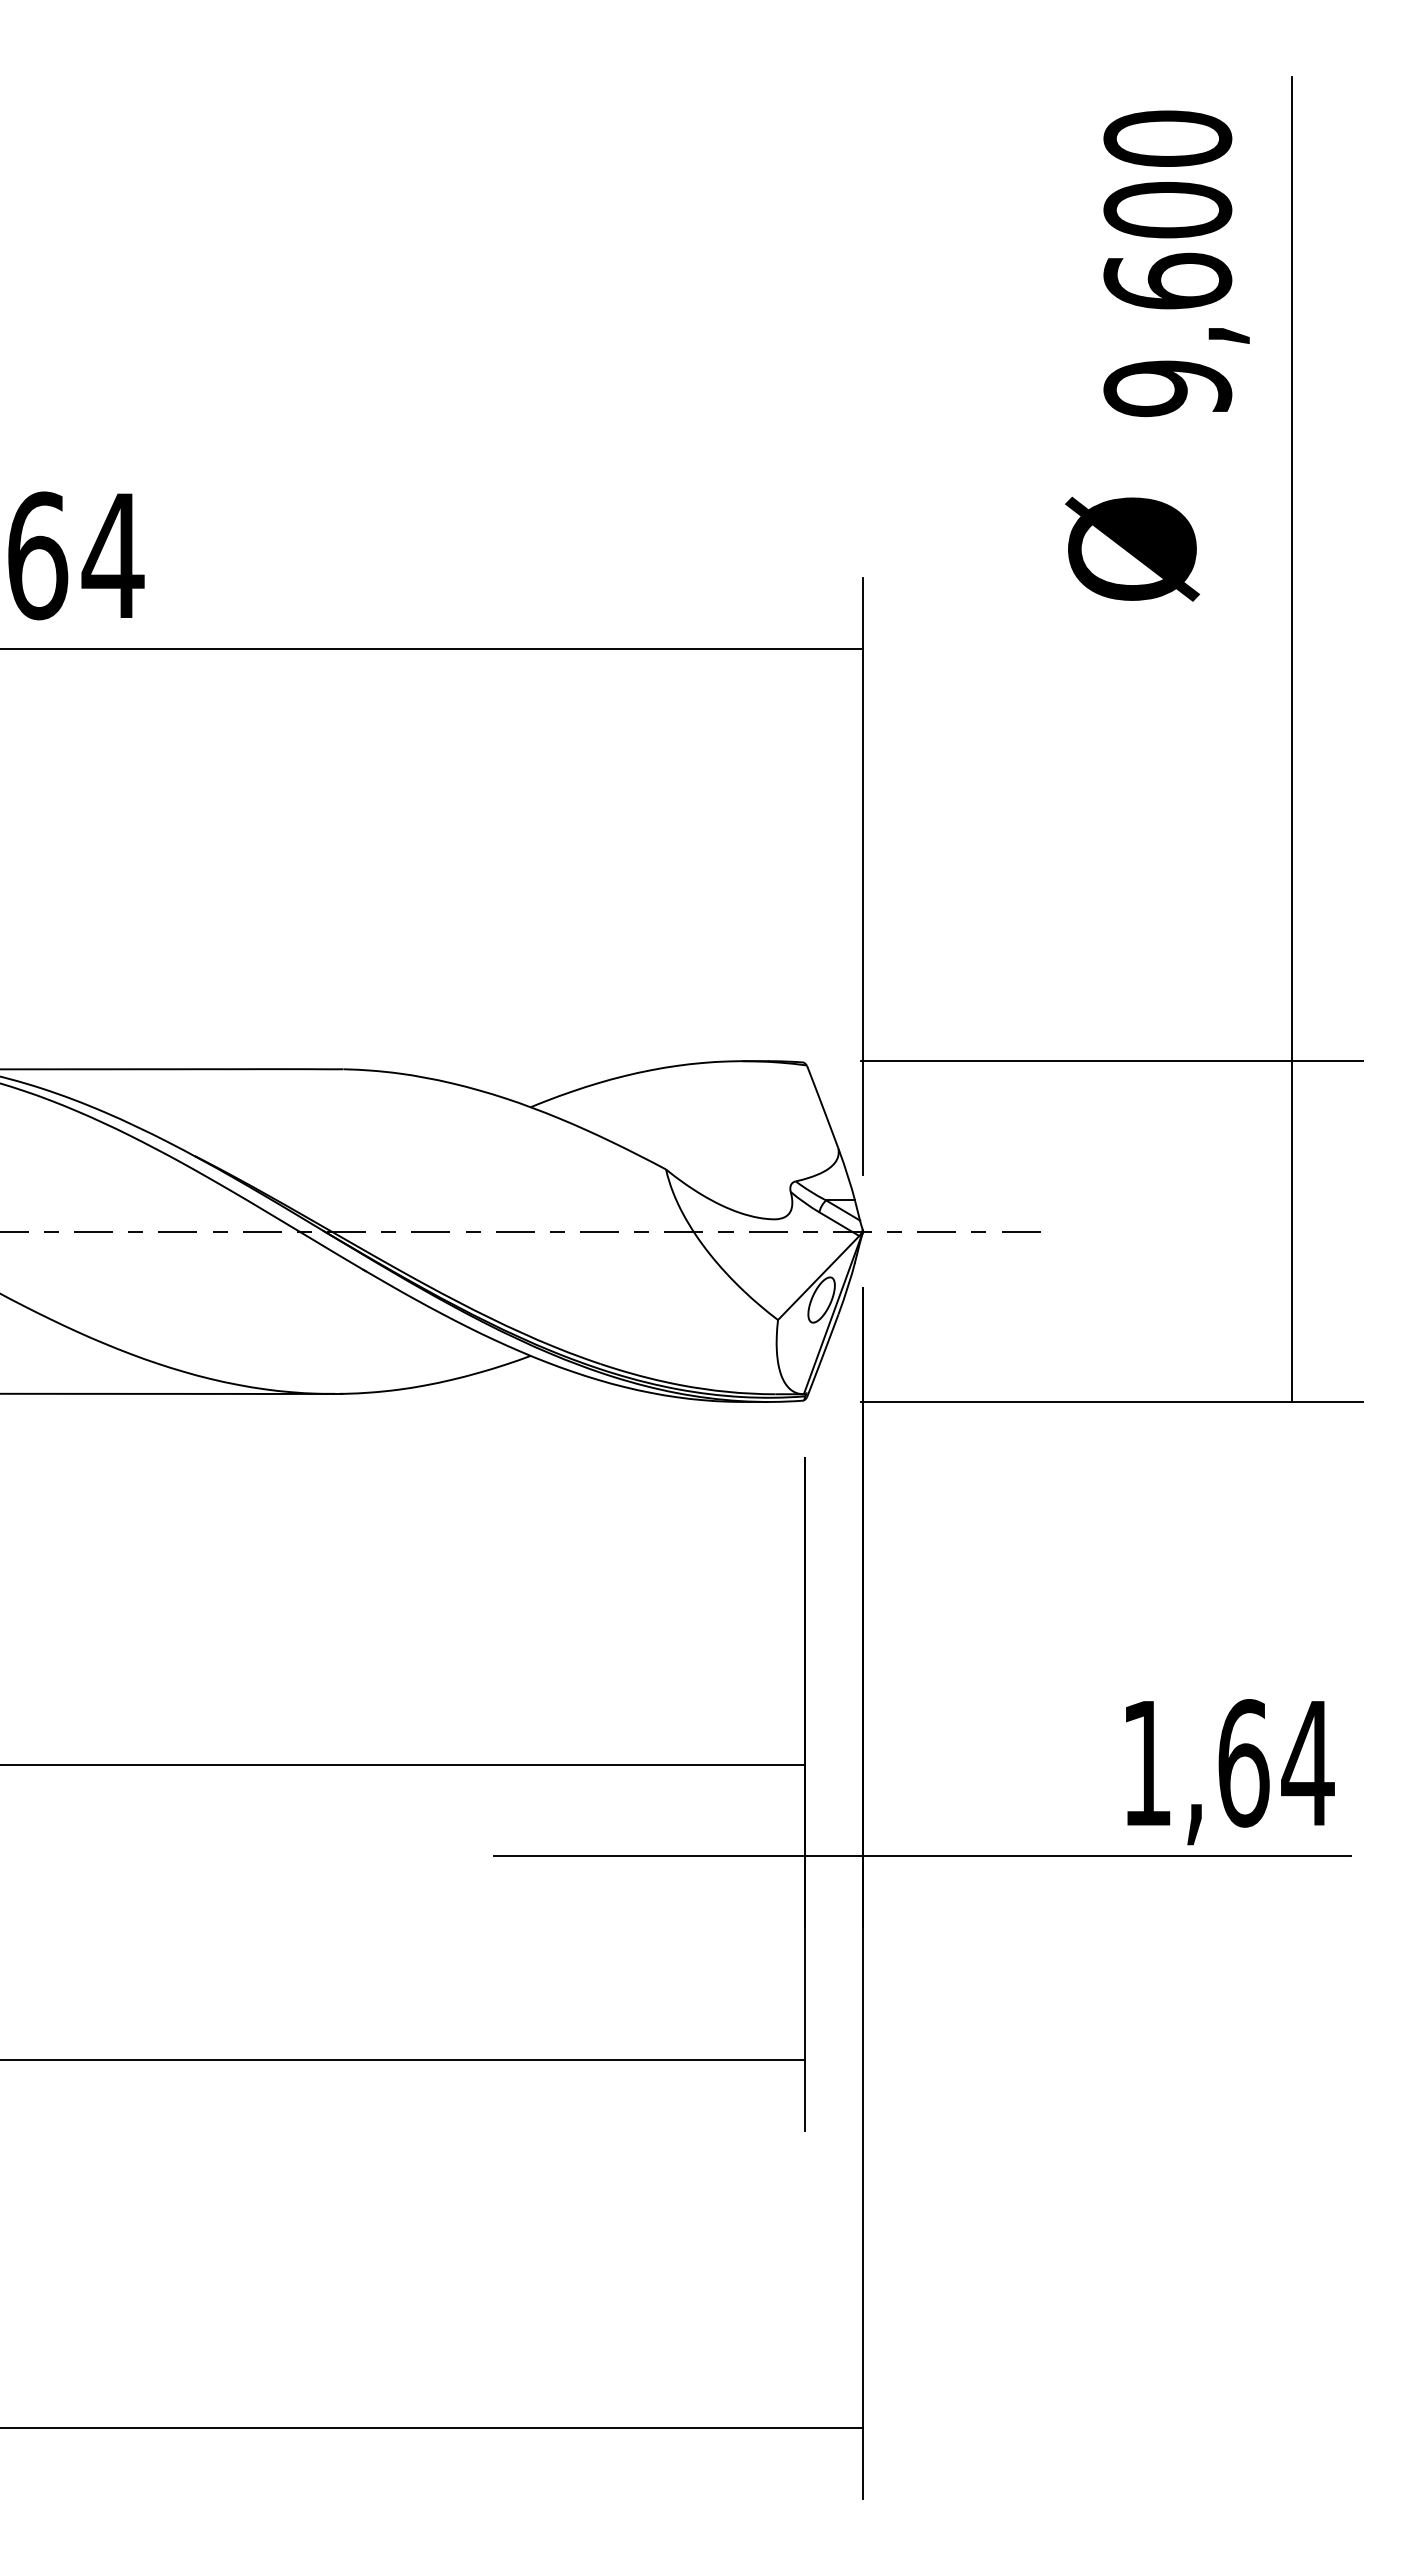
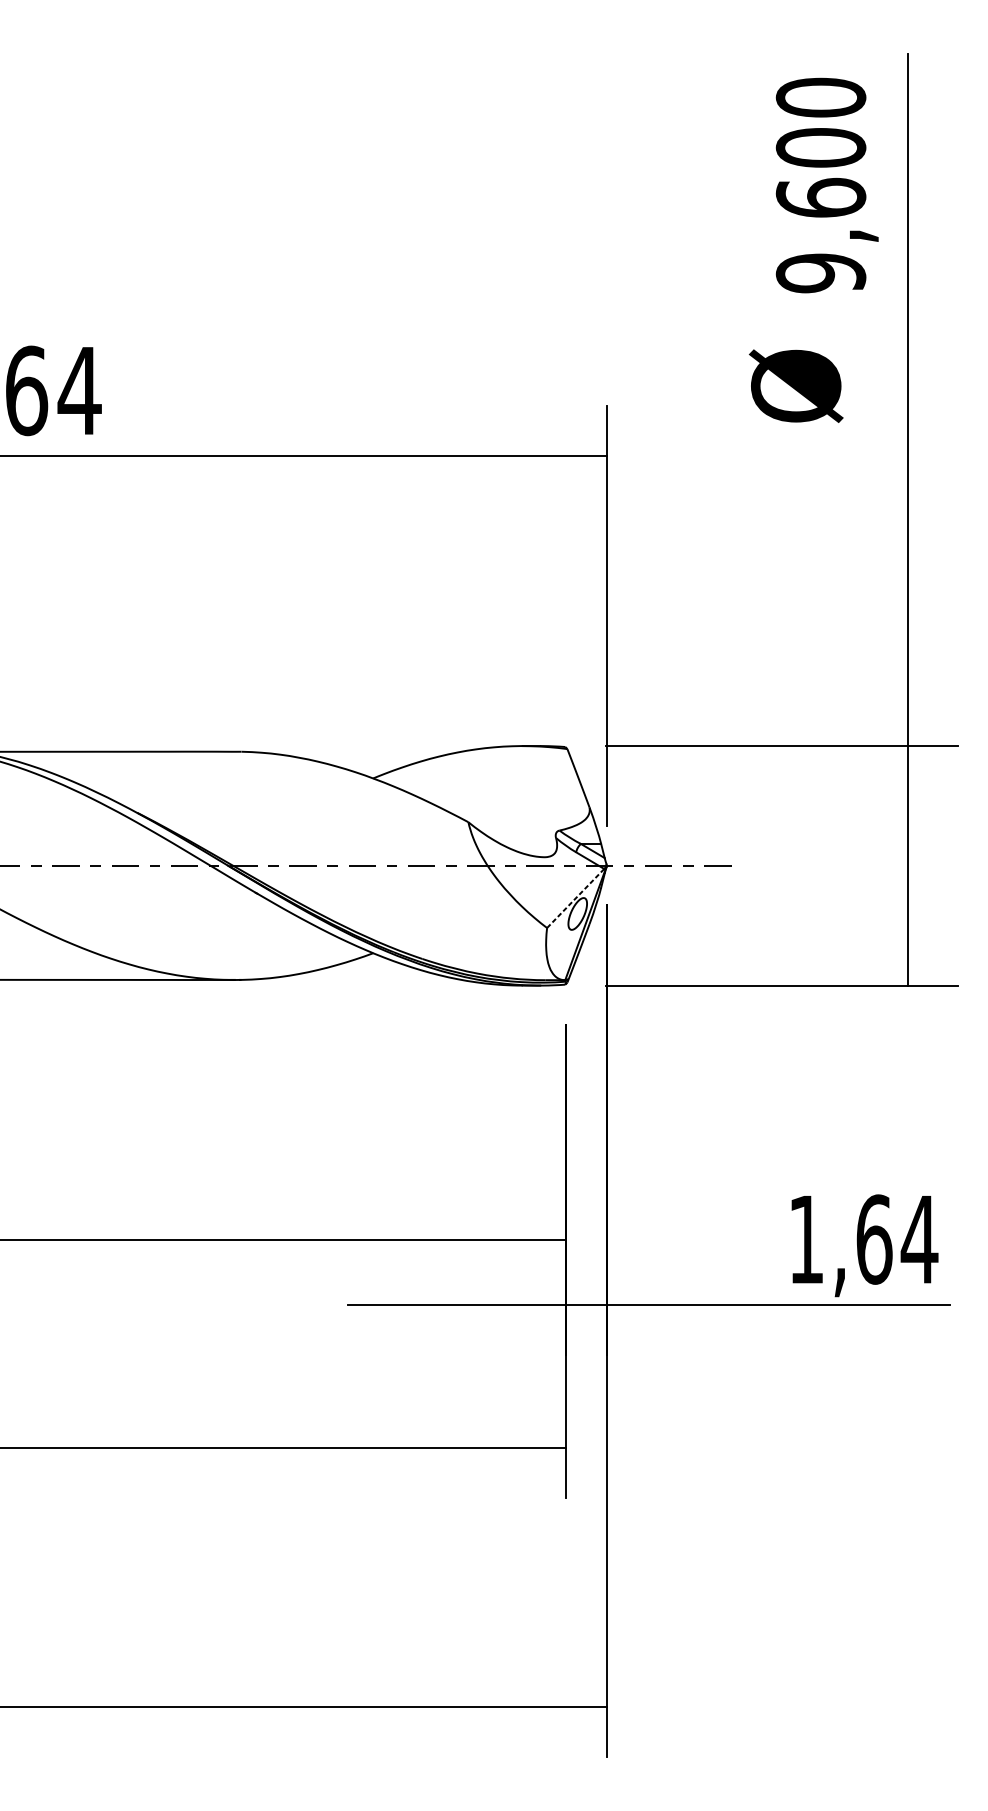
line: (819, 1277) -> (576, 898), solid -> dashed

